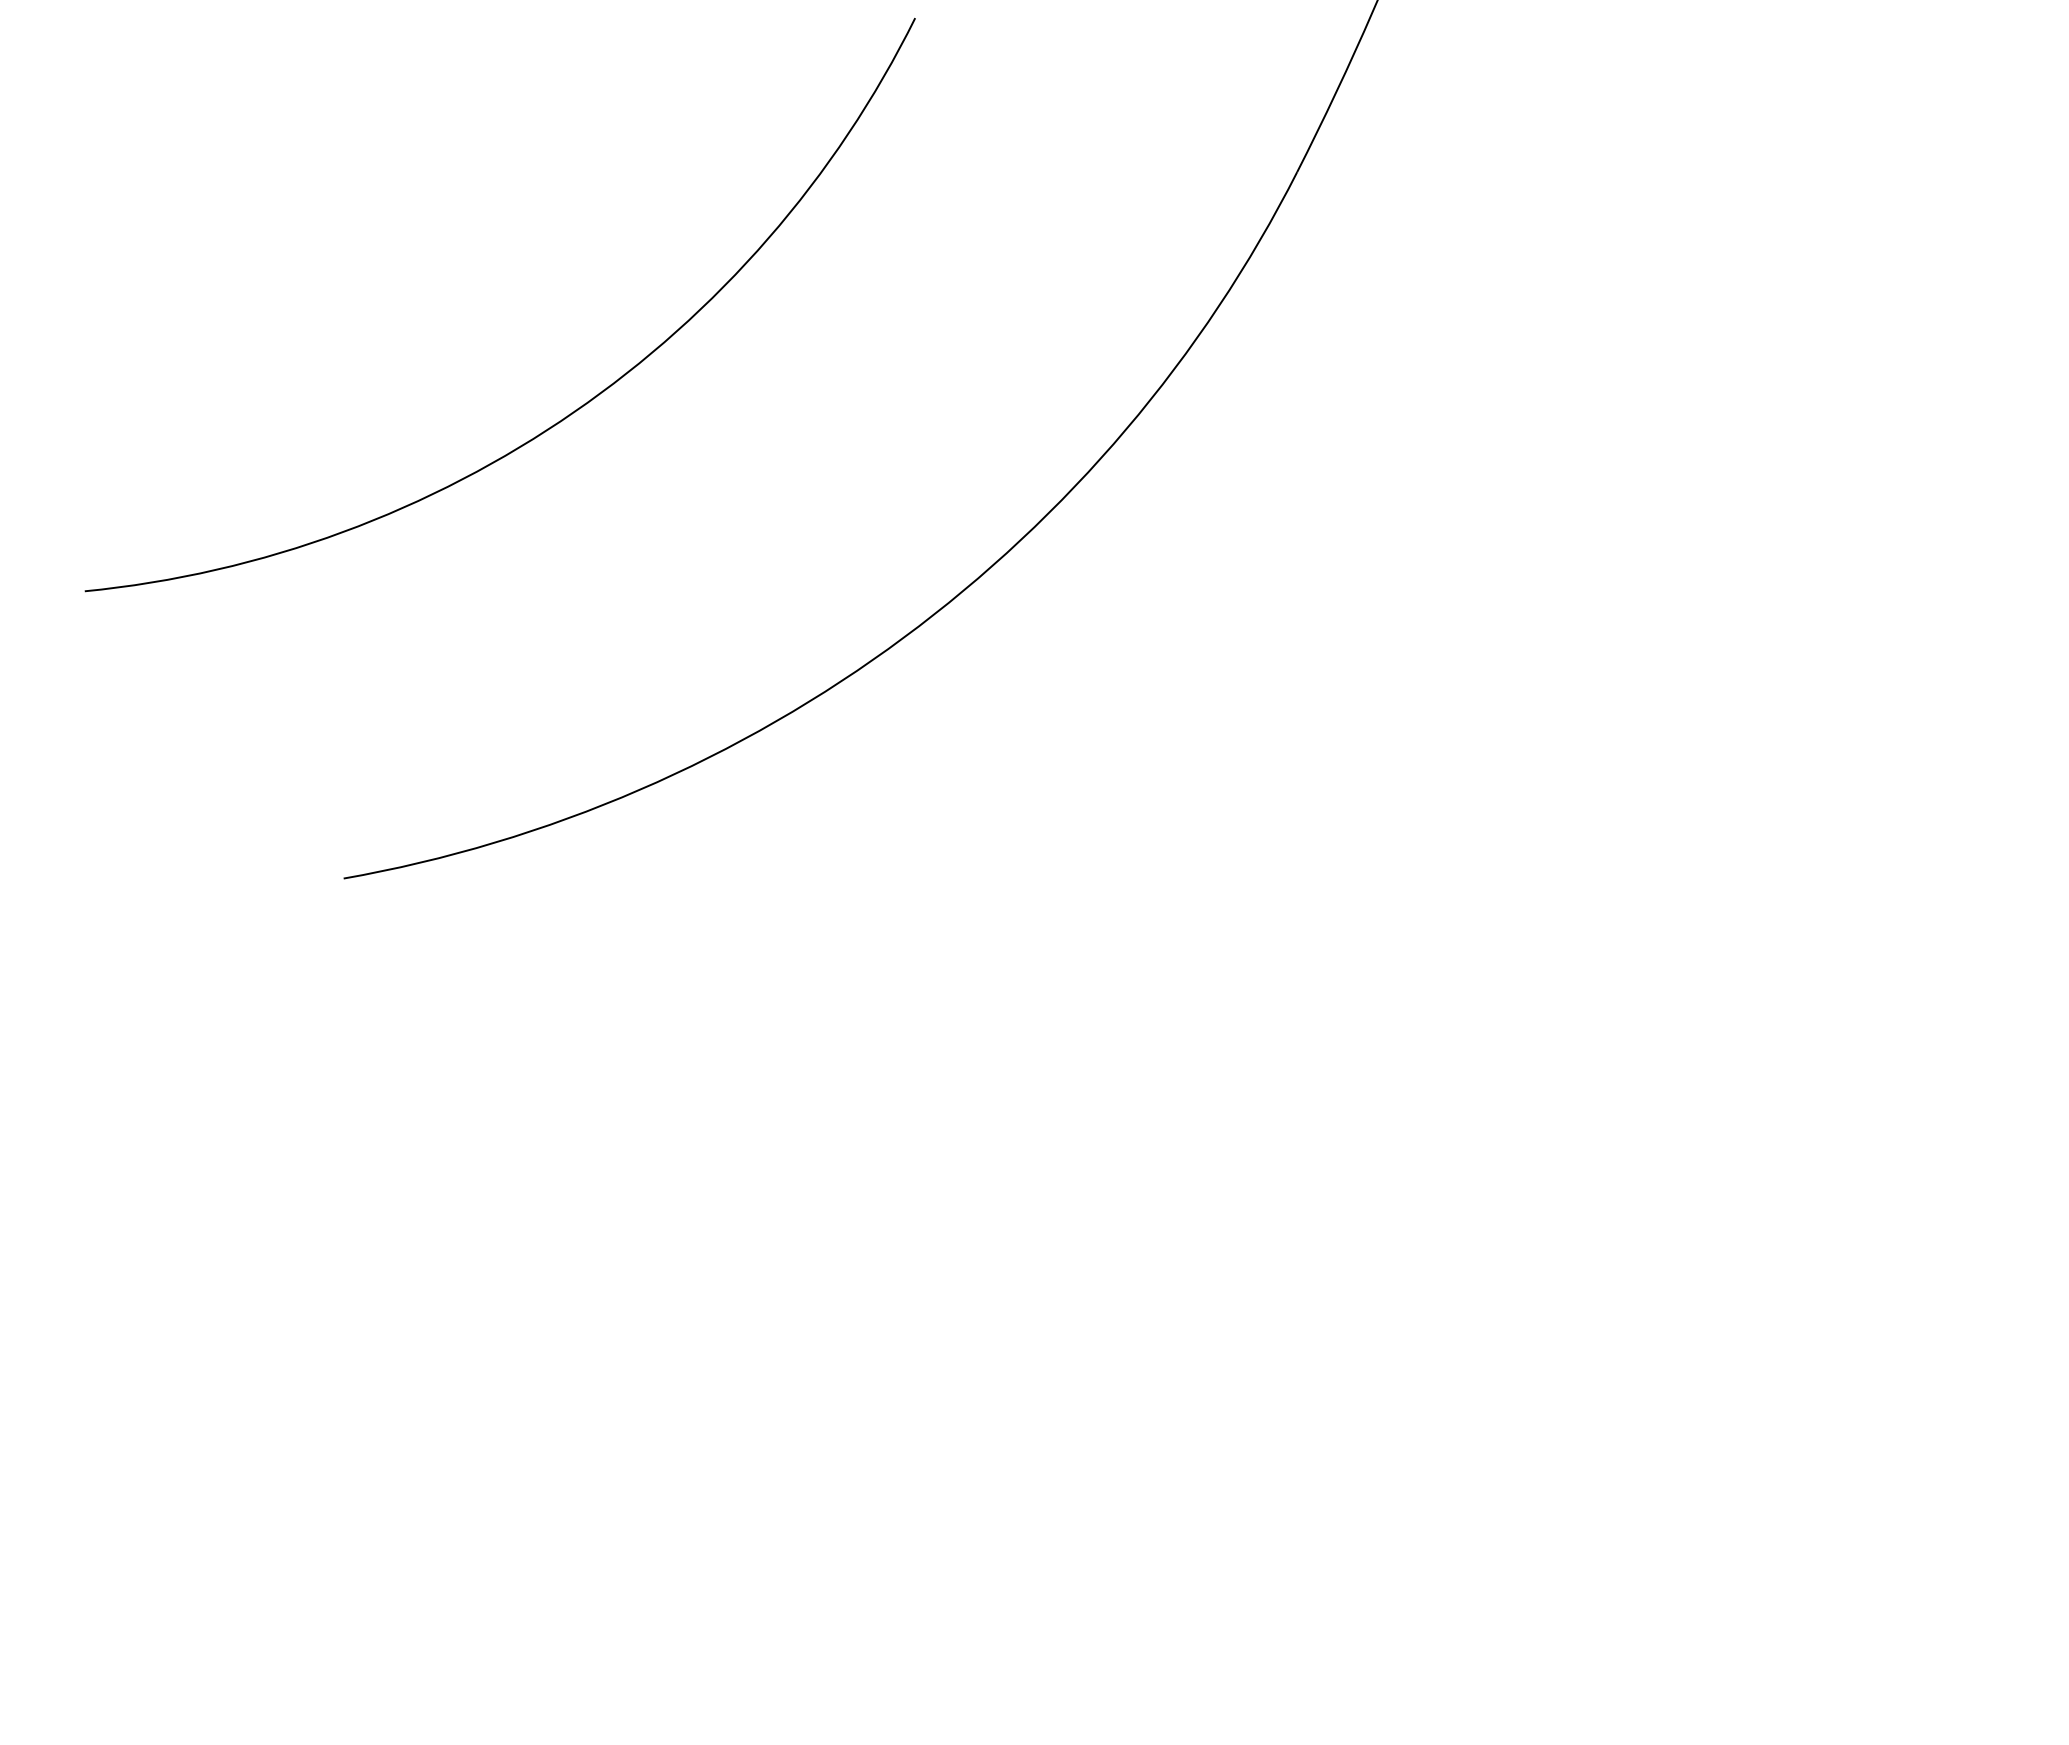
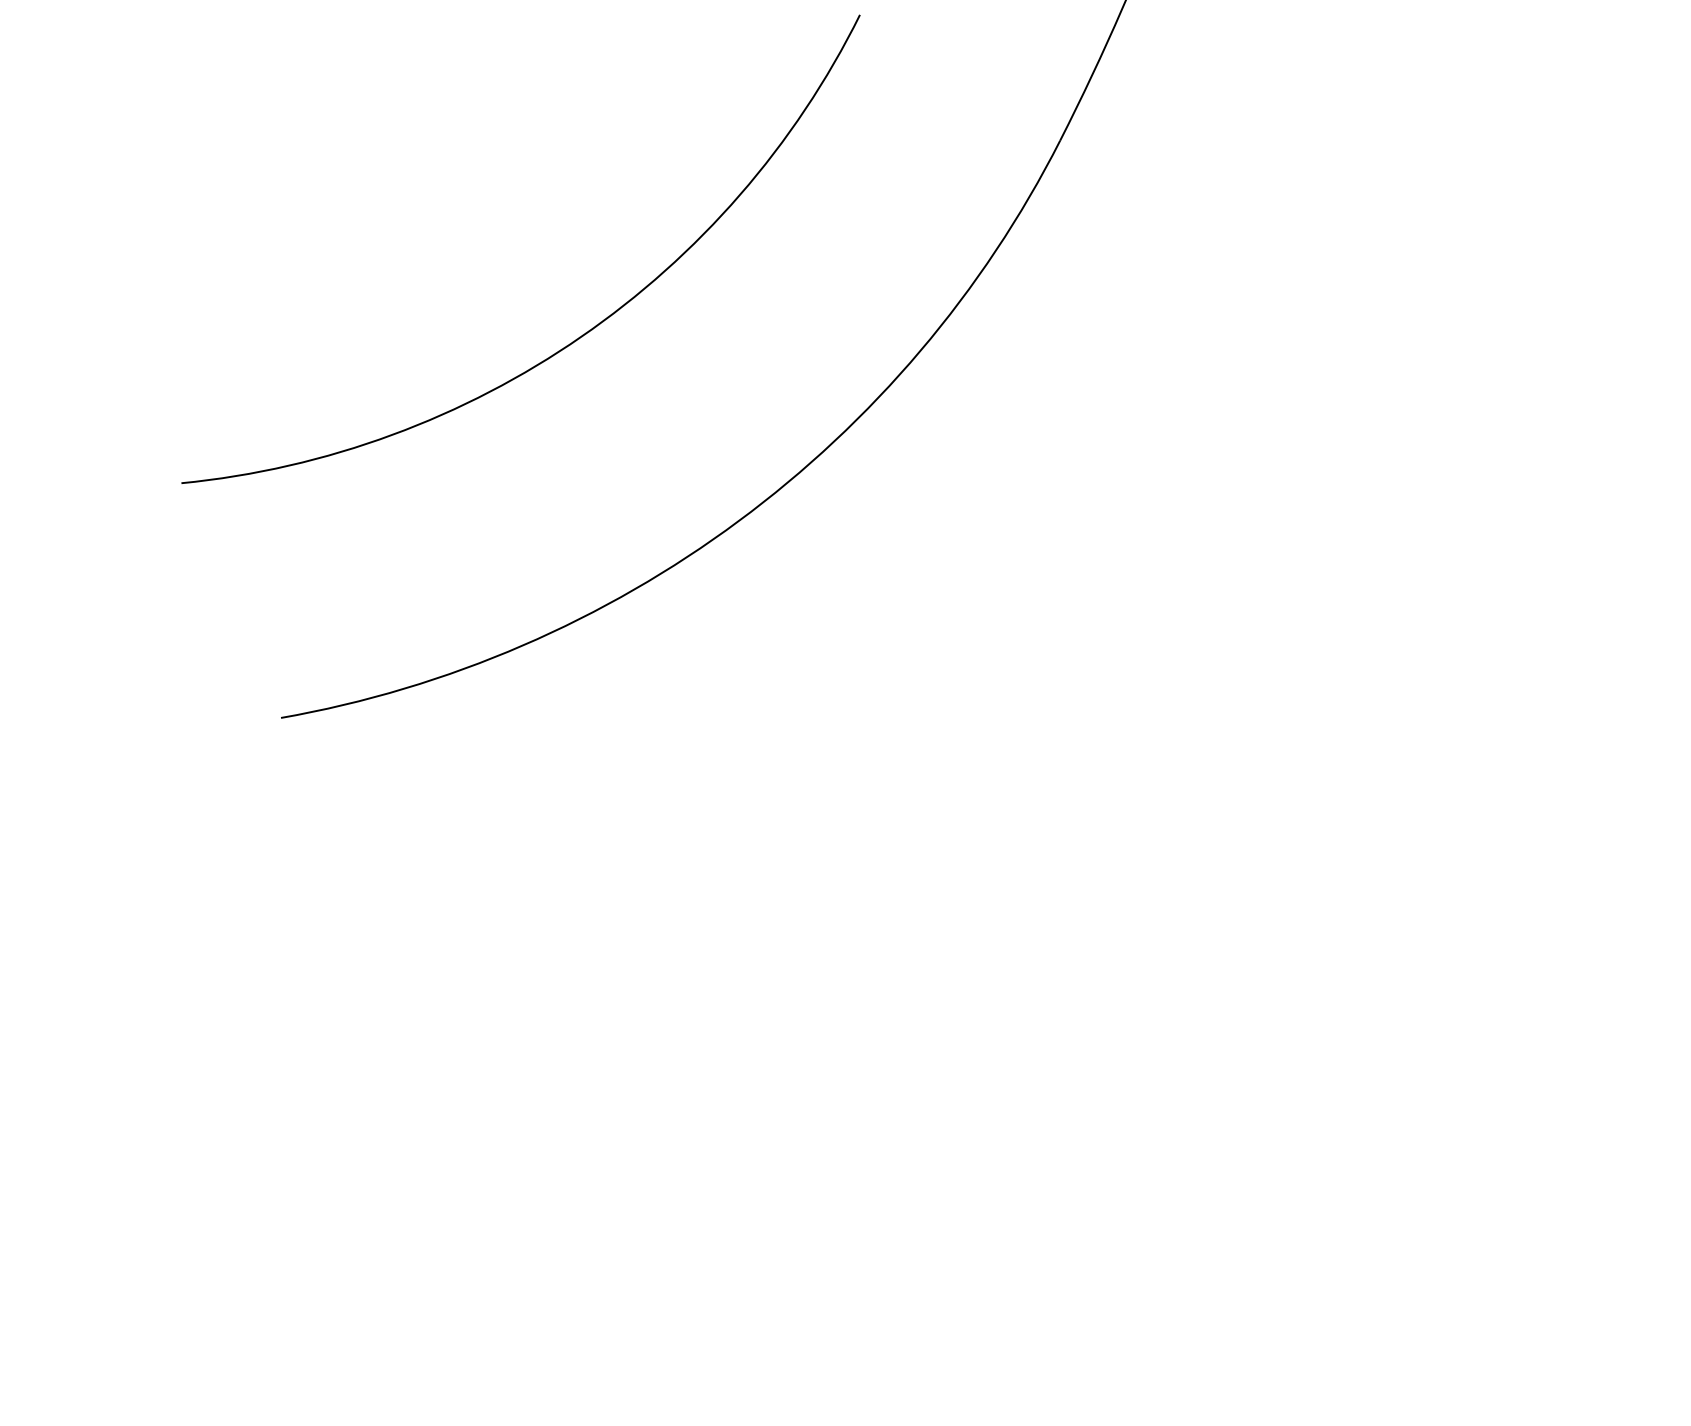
arc: (571, 412) -> (579, 337), moved

